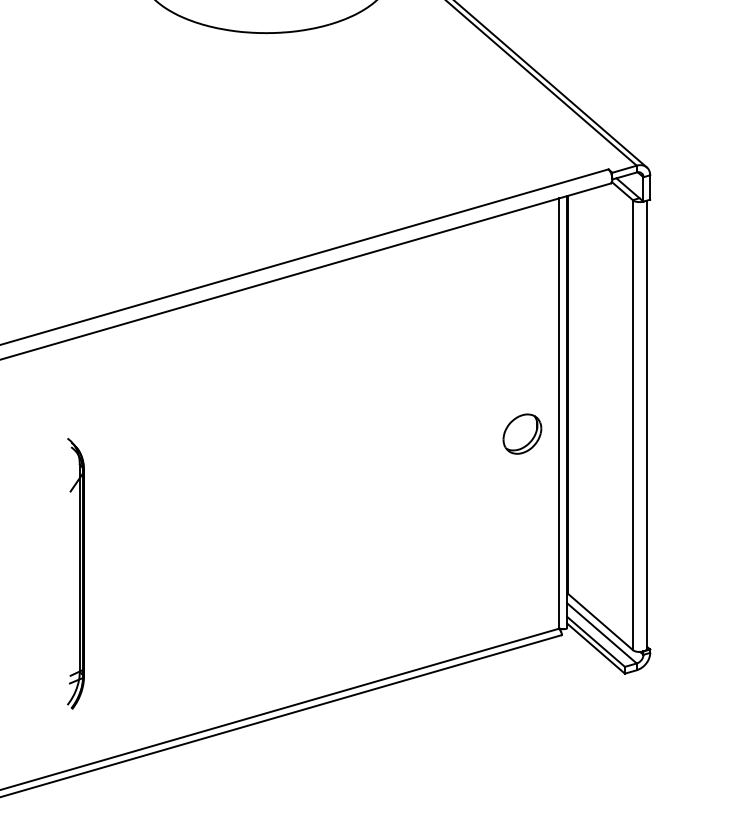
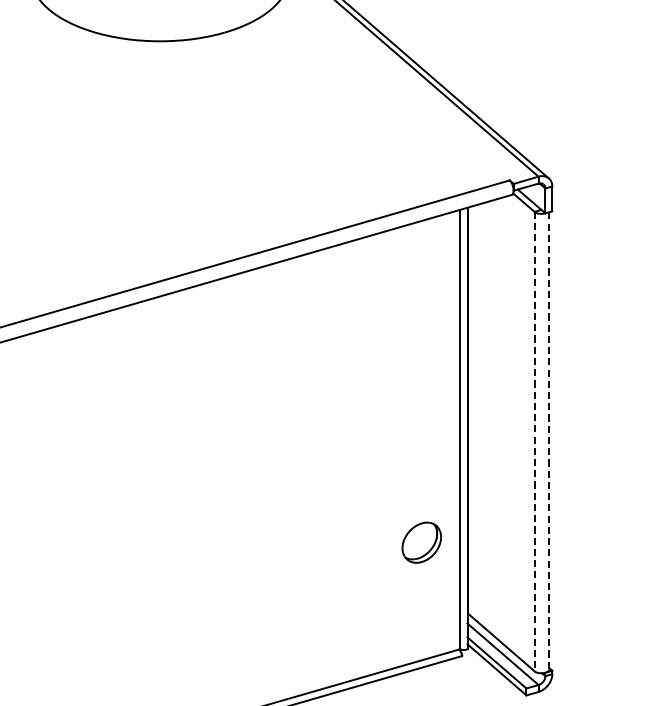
line: (647, 424) -> (549, 440), solid -> dashed
line: (632, 425) -> (534, 441), solid -> dashed
part: (522, 433) -> (421, 542), moved

